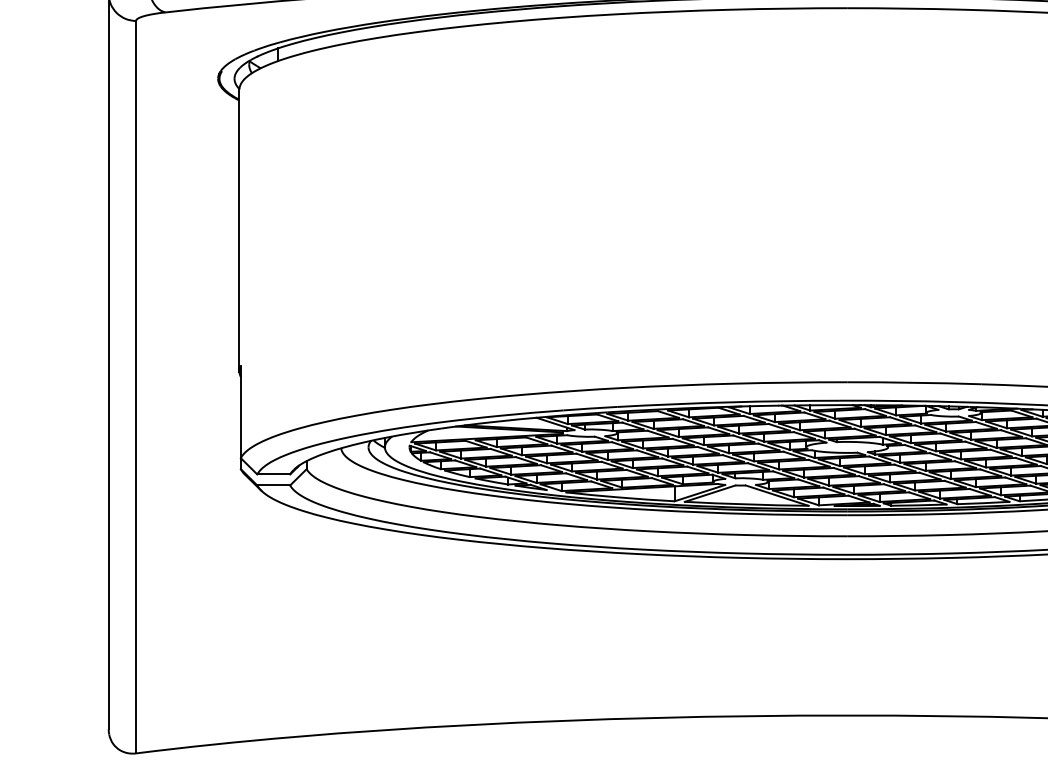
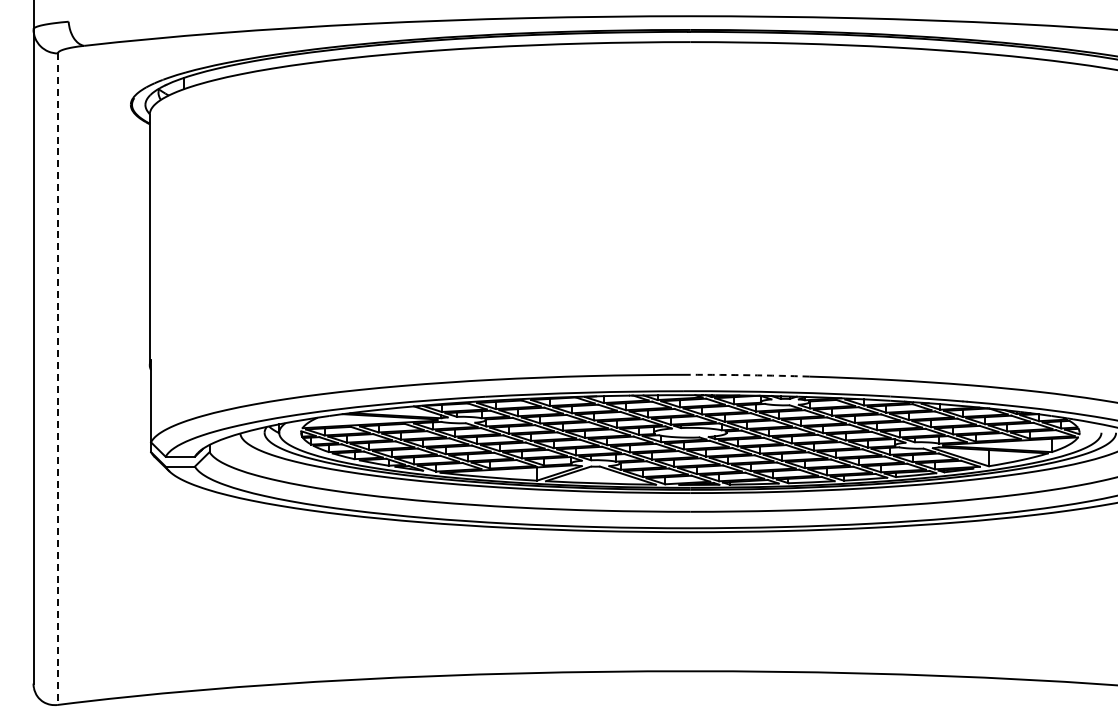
arc: (913, 383) -> (749, 375), solid -> dashed
line: (135, 387) -> (57, 379), solid -> dashed

